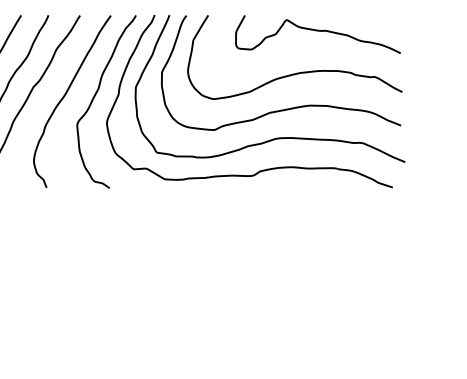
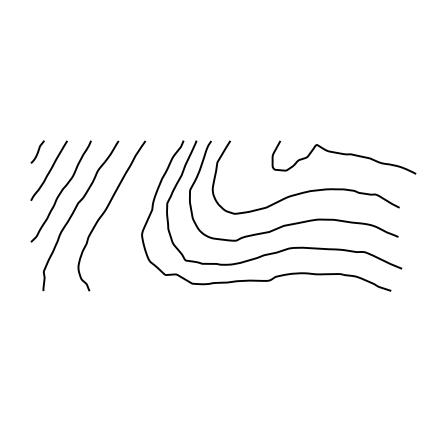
curve: (318, 32) -> (344, 155), moved
curve: (96, 96) -> (132, 211), removed

